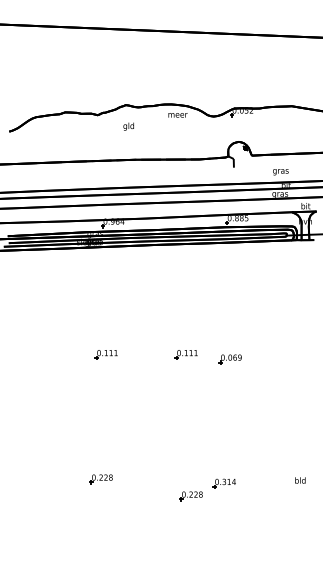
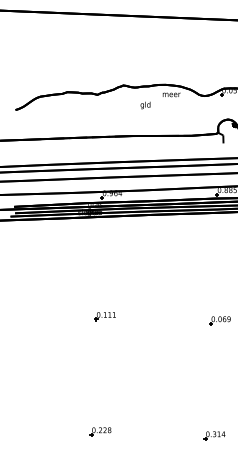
text: (128, 126) -> (145, 105), moved
part: (185, 354) -> (178, 316), removed
part: (190, 496) -> (183, 447), removed

